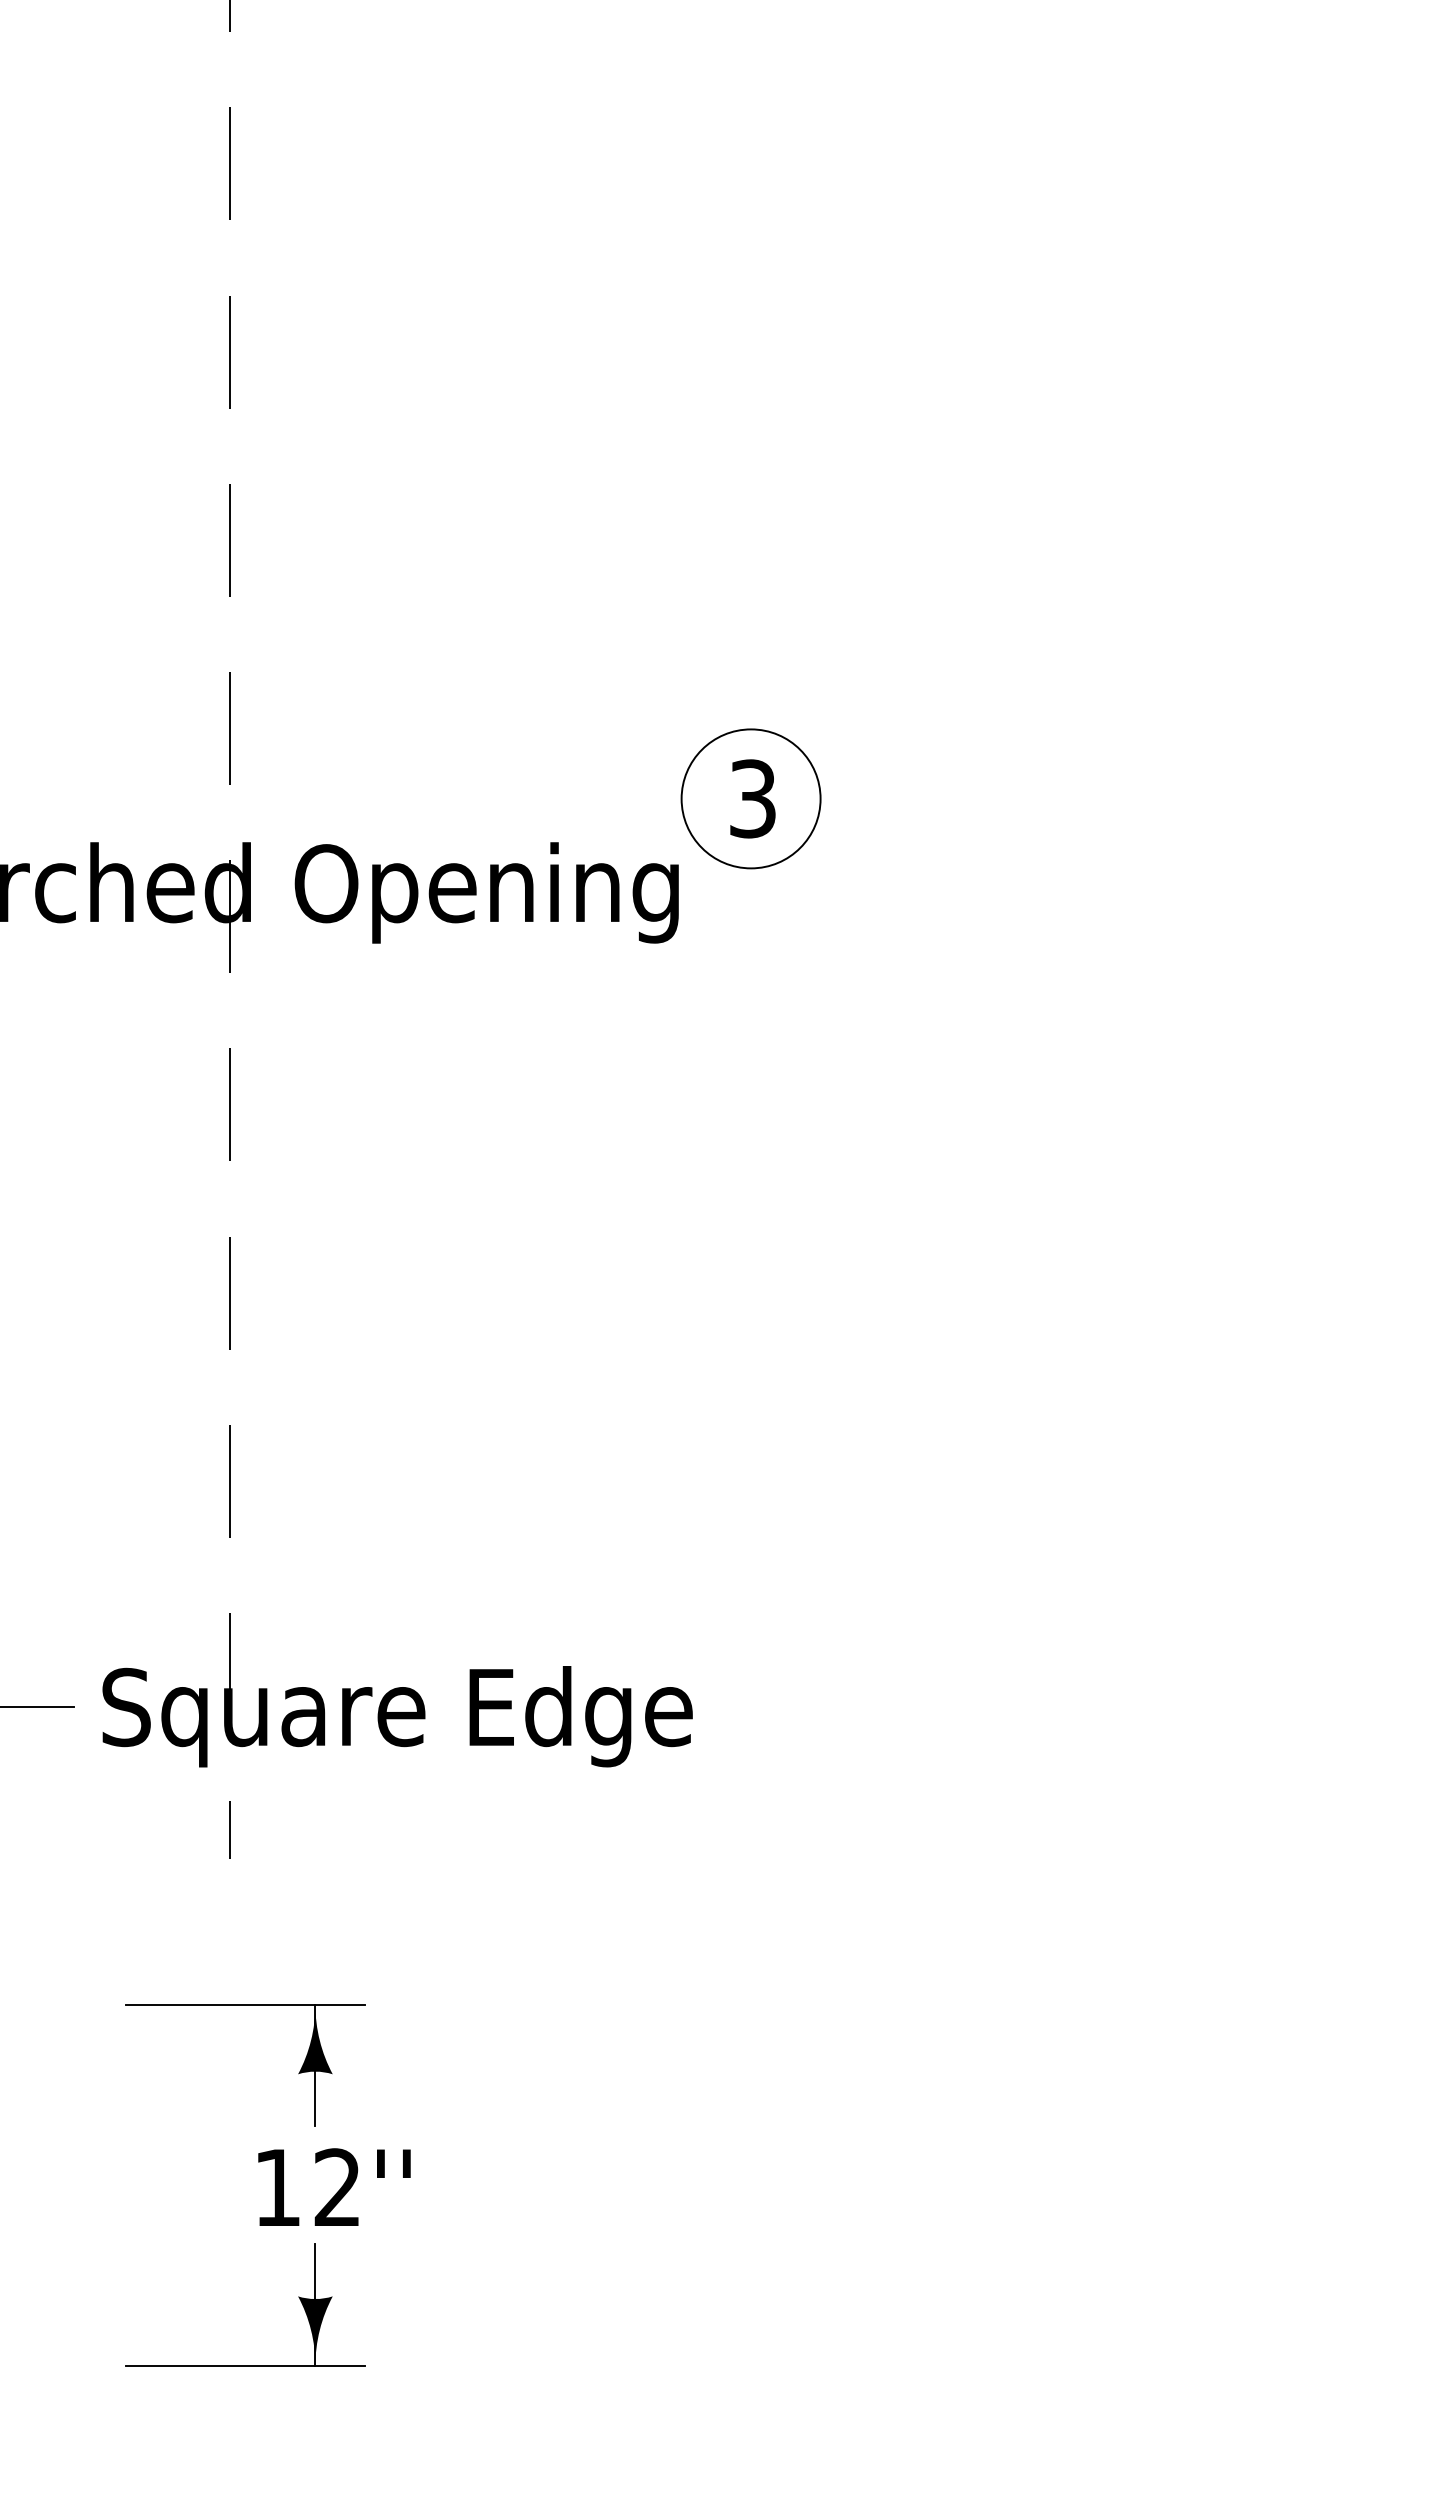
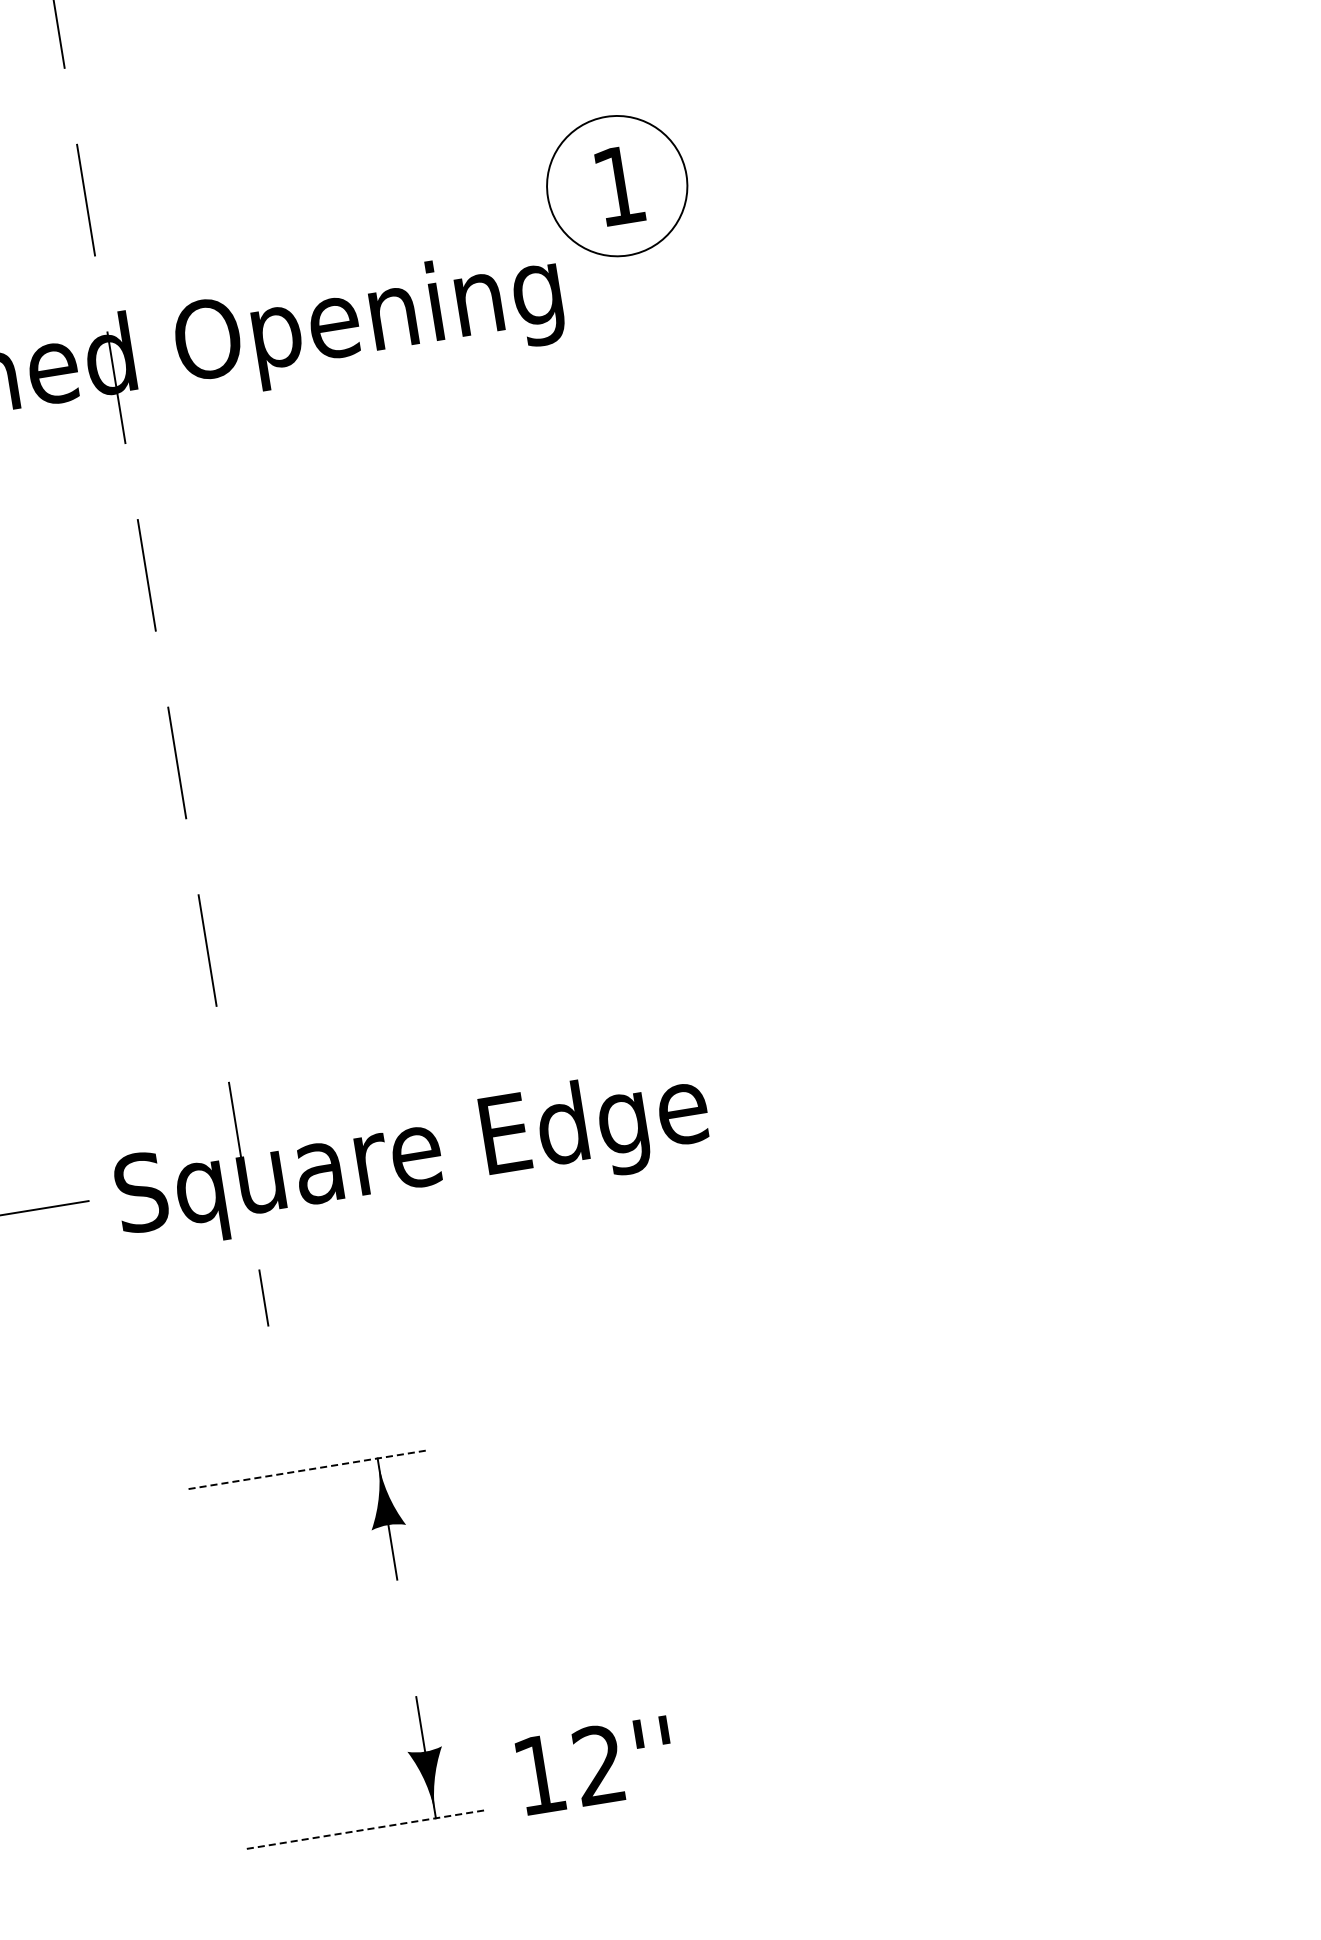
text: (752, 798) -> (618, 185), 3 -> 1
line: (245, 2004) -> (307, 1469), solid -> dashed
text: (334, 2186) -> (596, 1764), moved
line: (245, 2365) -> (366, 1829), solid -> dashed

